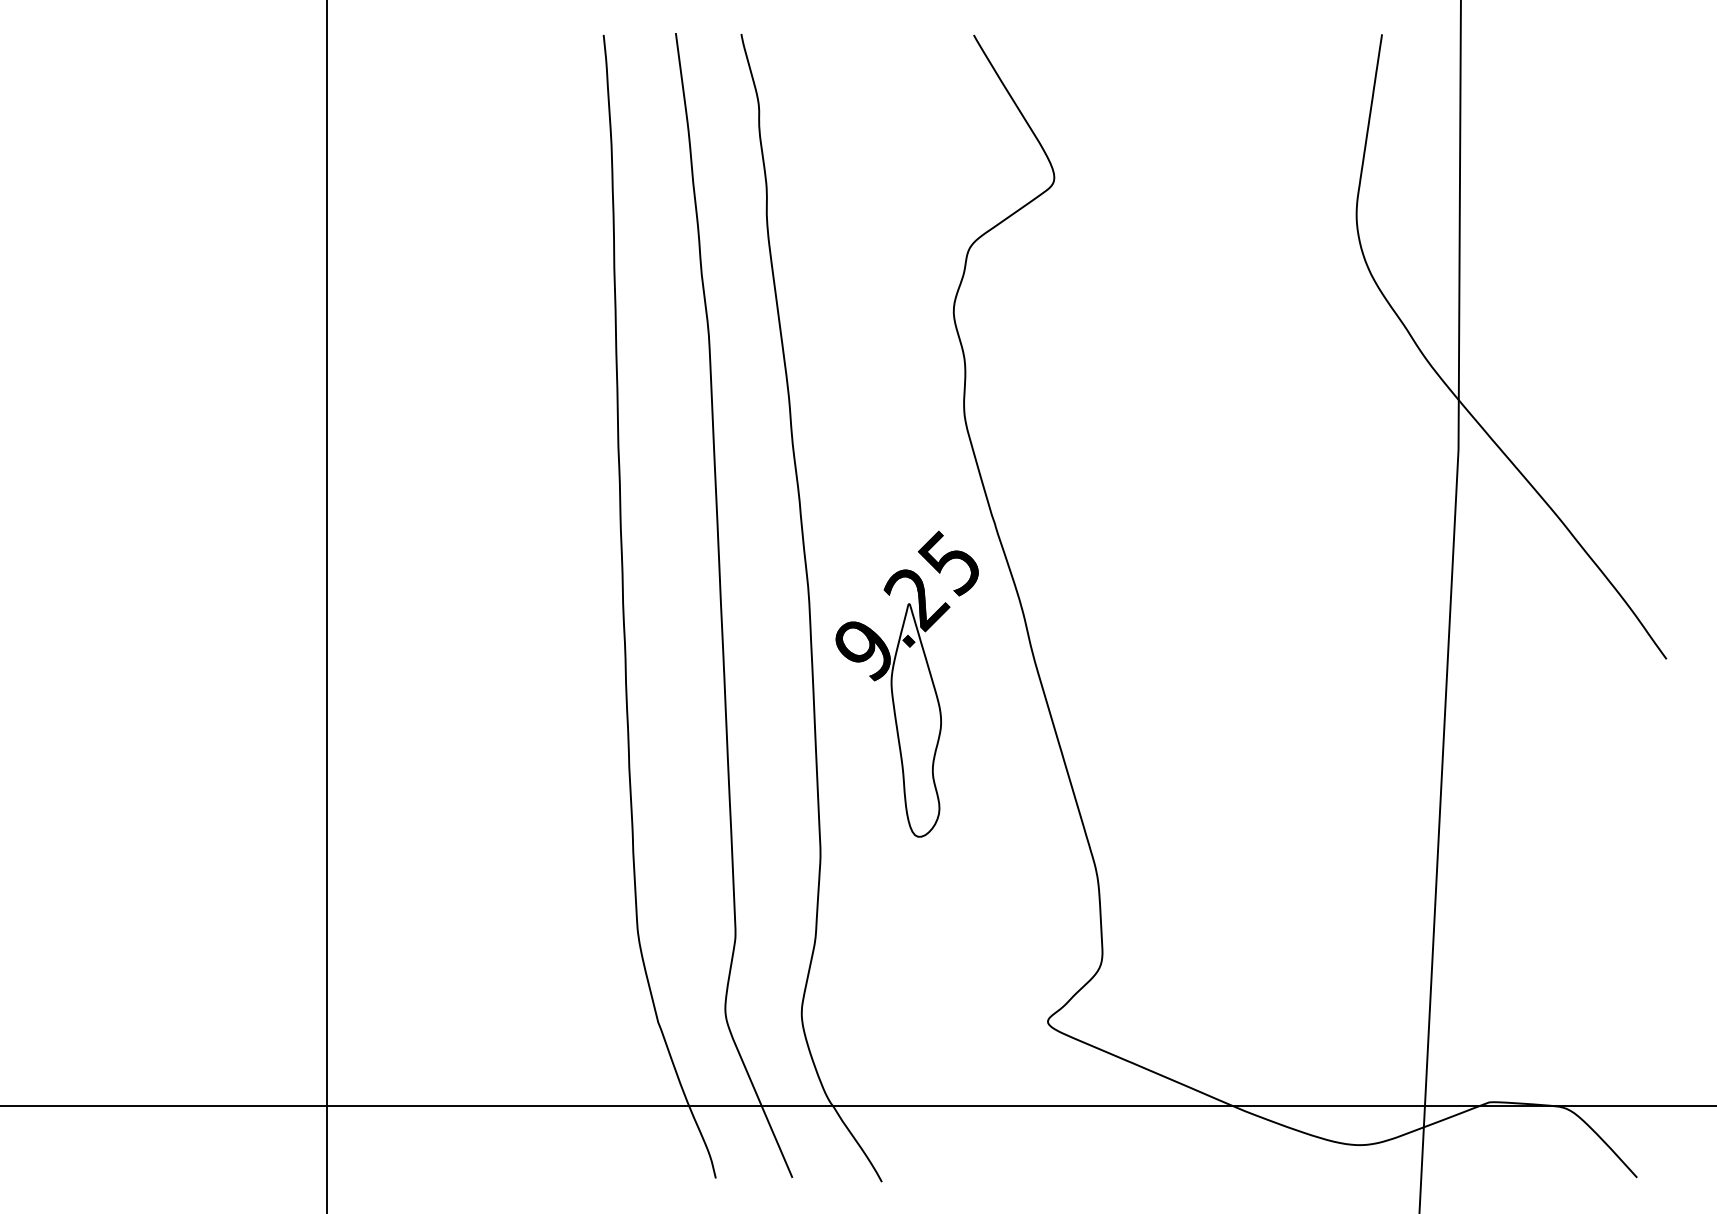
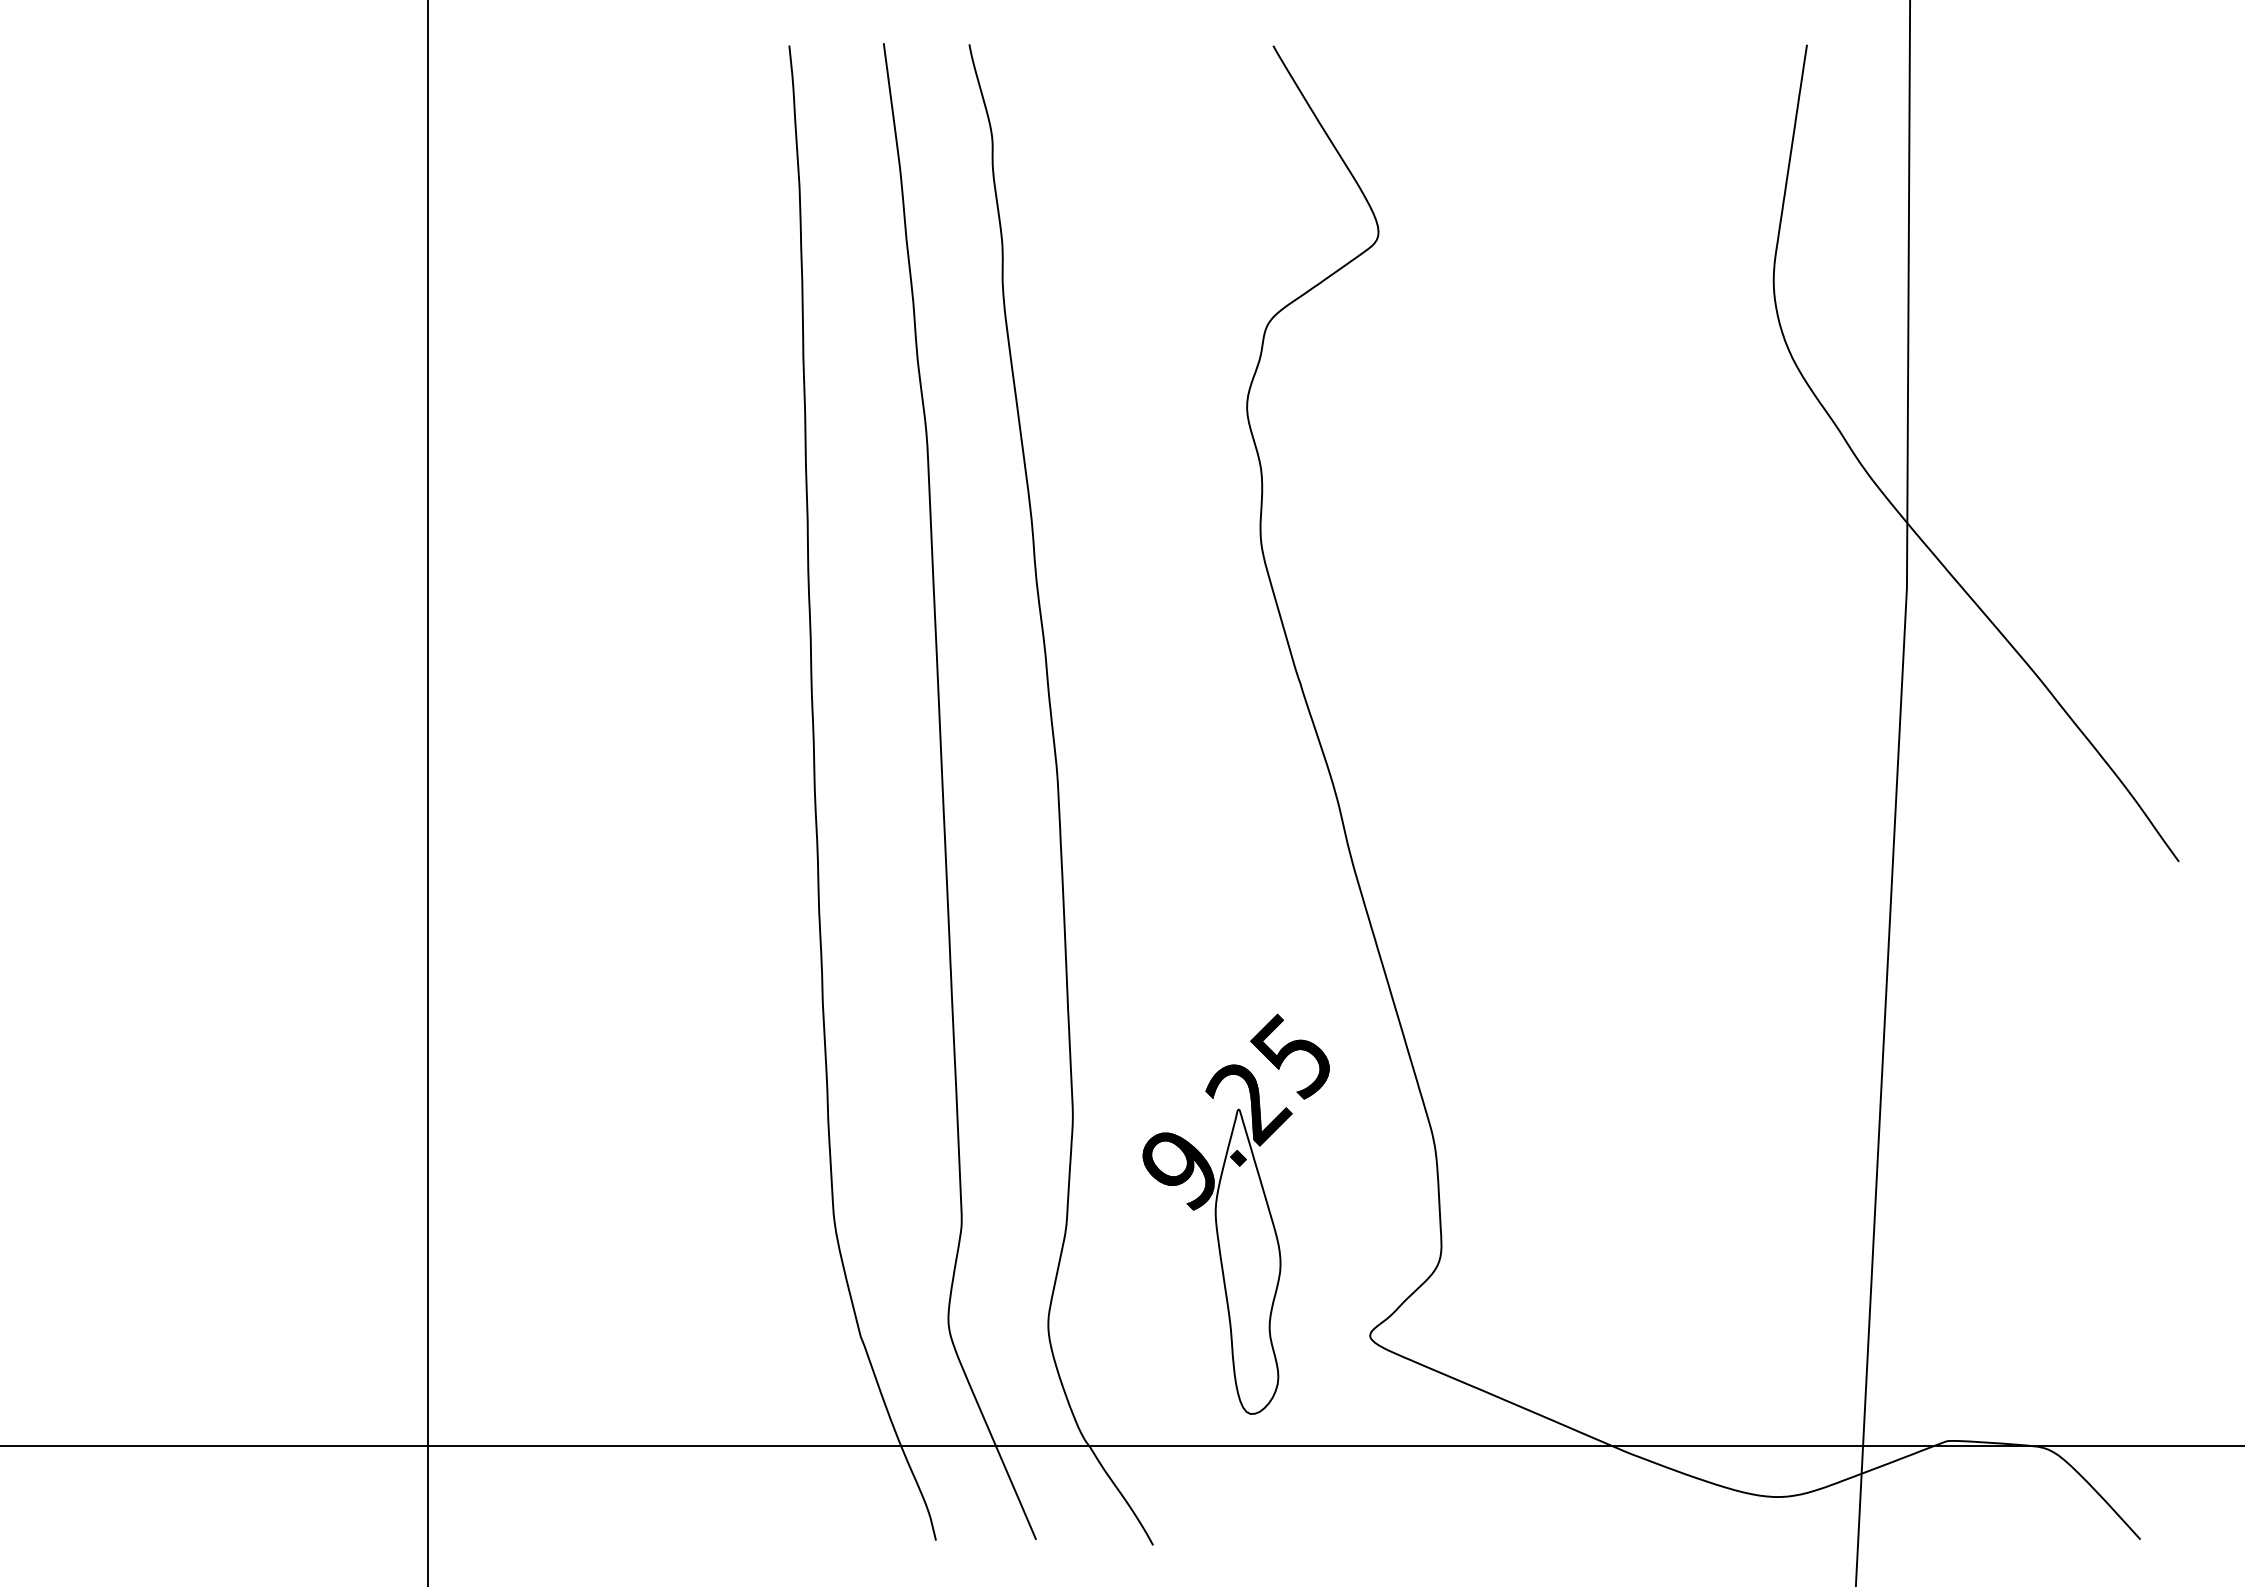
part: (906, 683) -> (1235, 1213), moved

